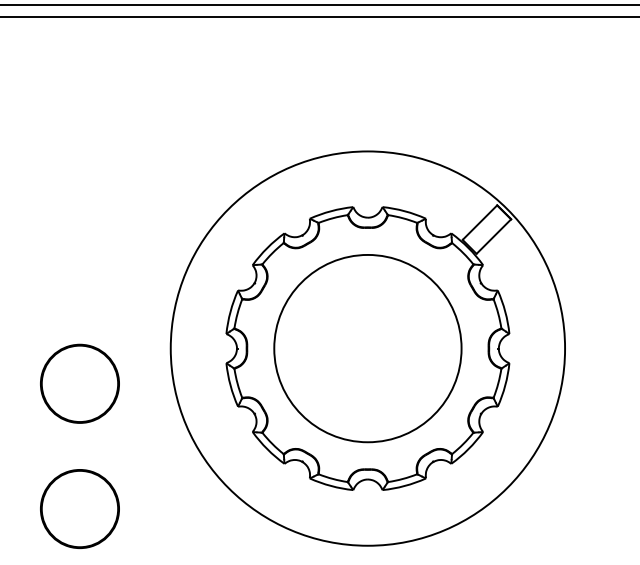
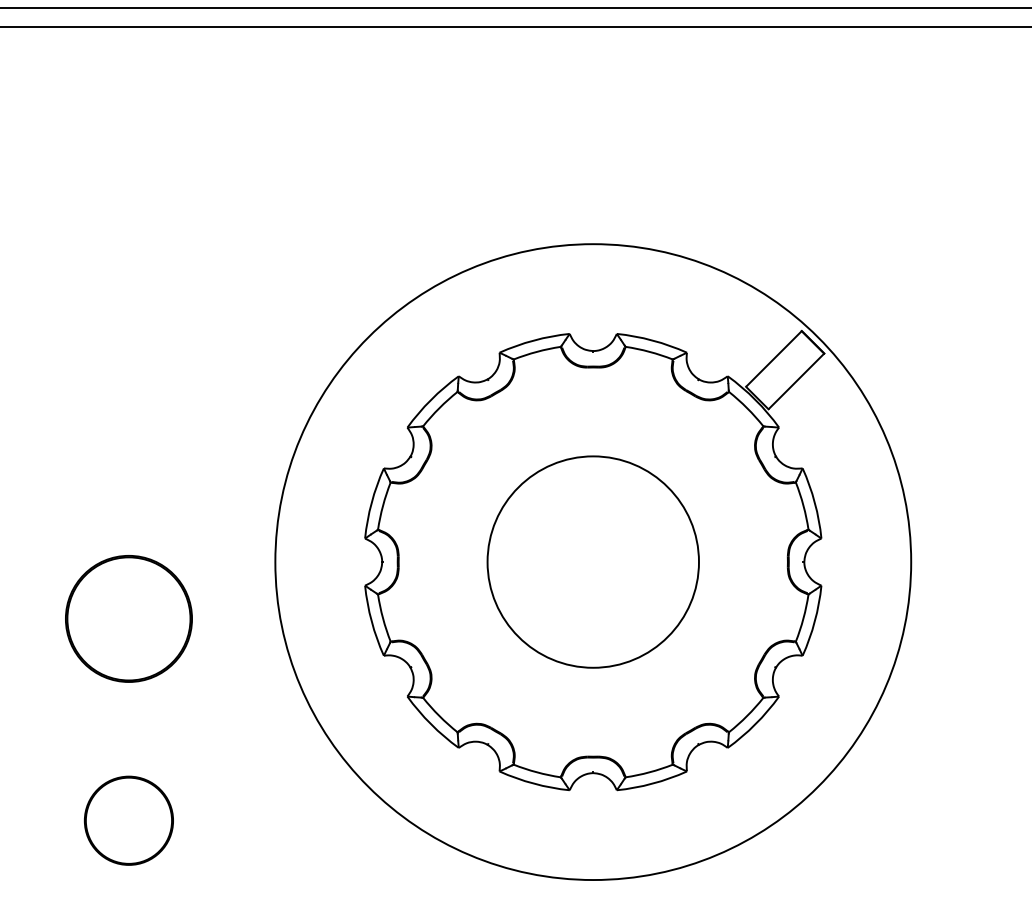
circle: (367, 348) -> (592, 561), size x0.7
circle: (79, 508) -> (128, 819), size x0.7

